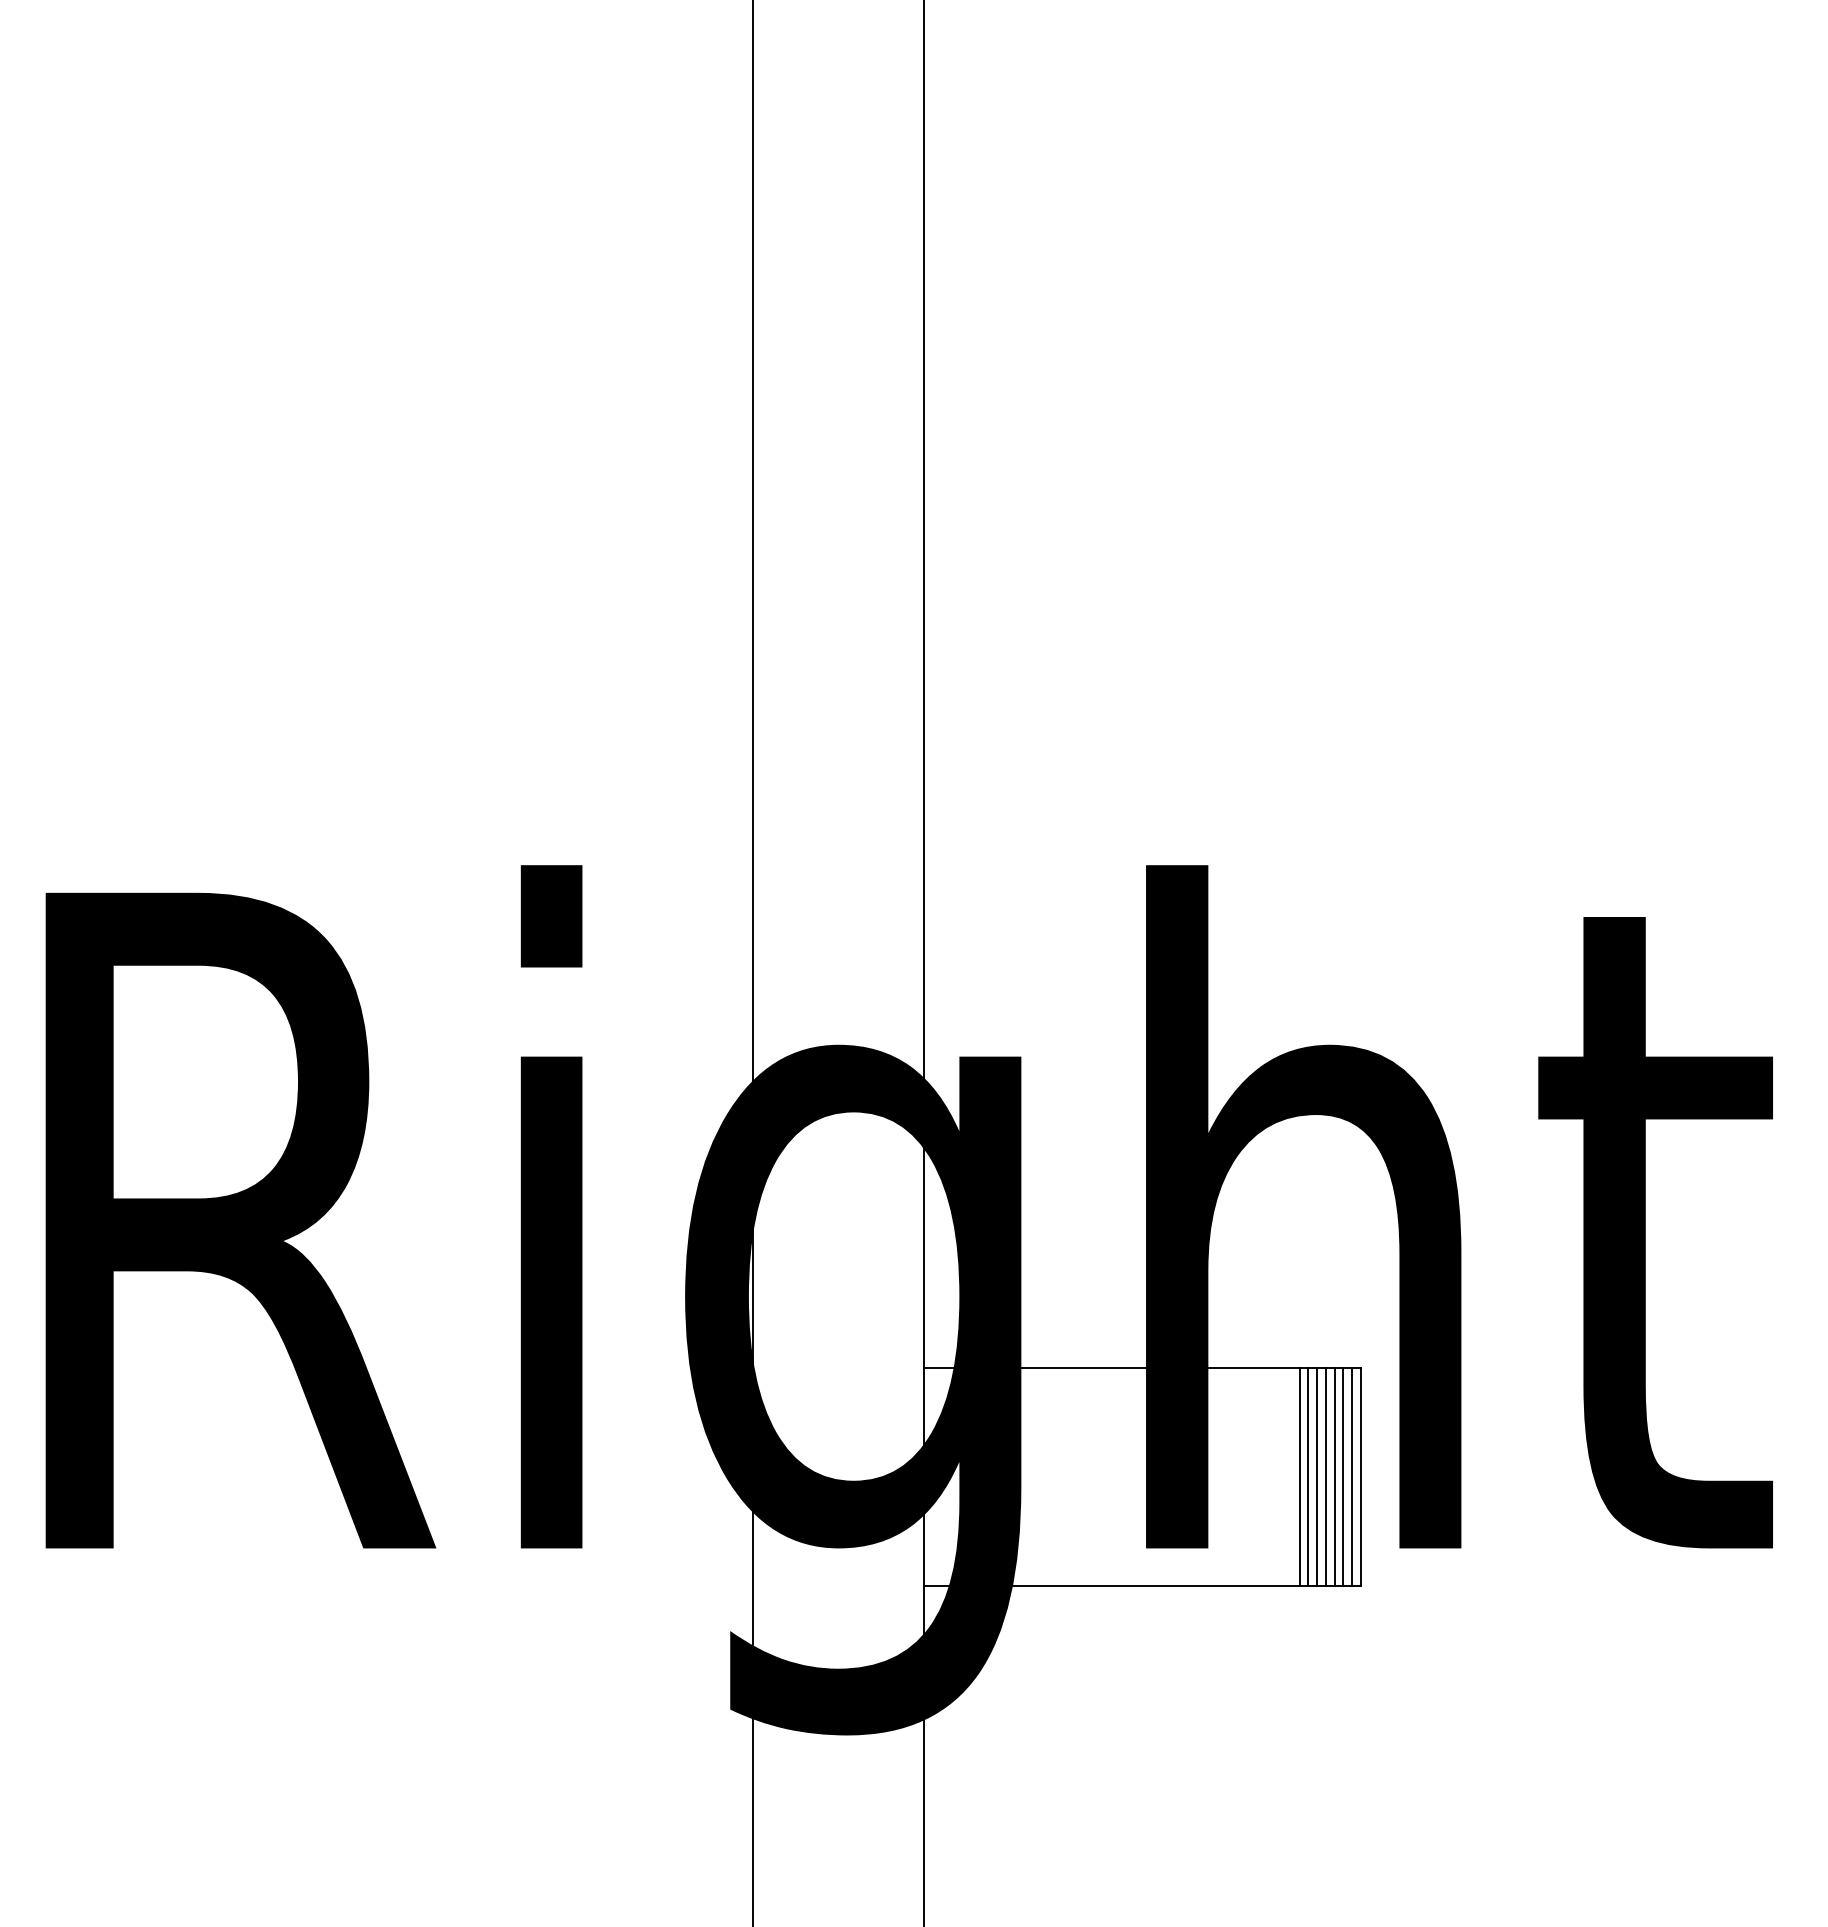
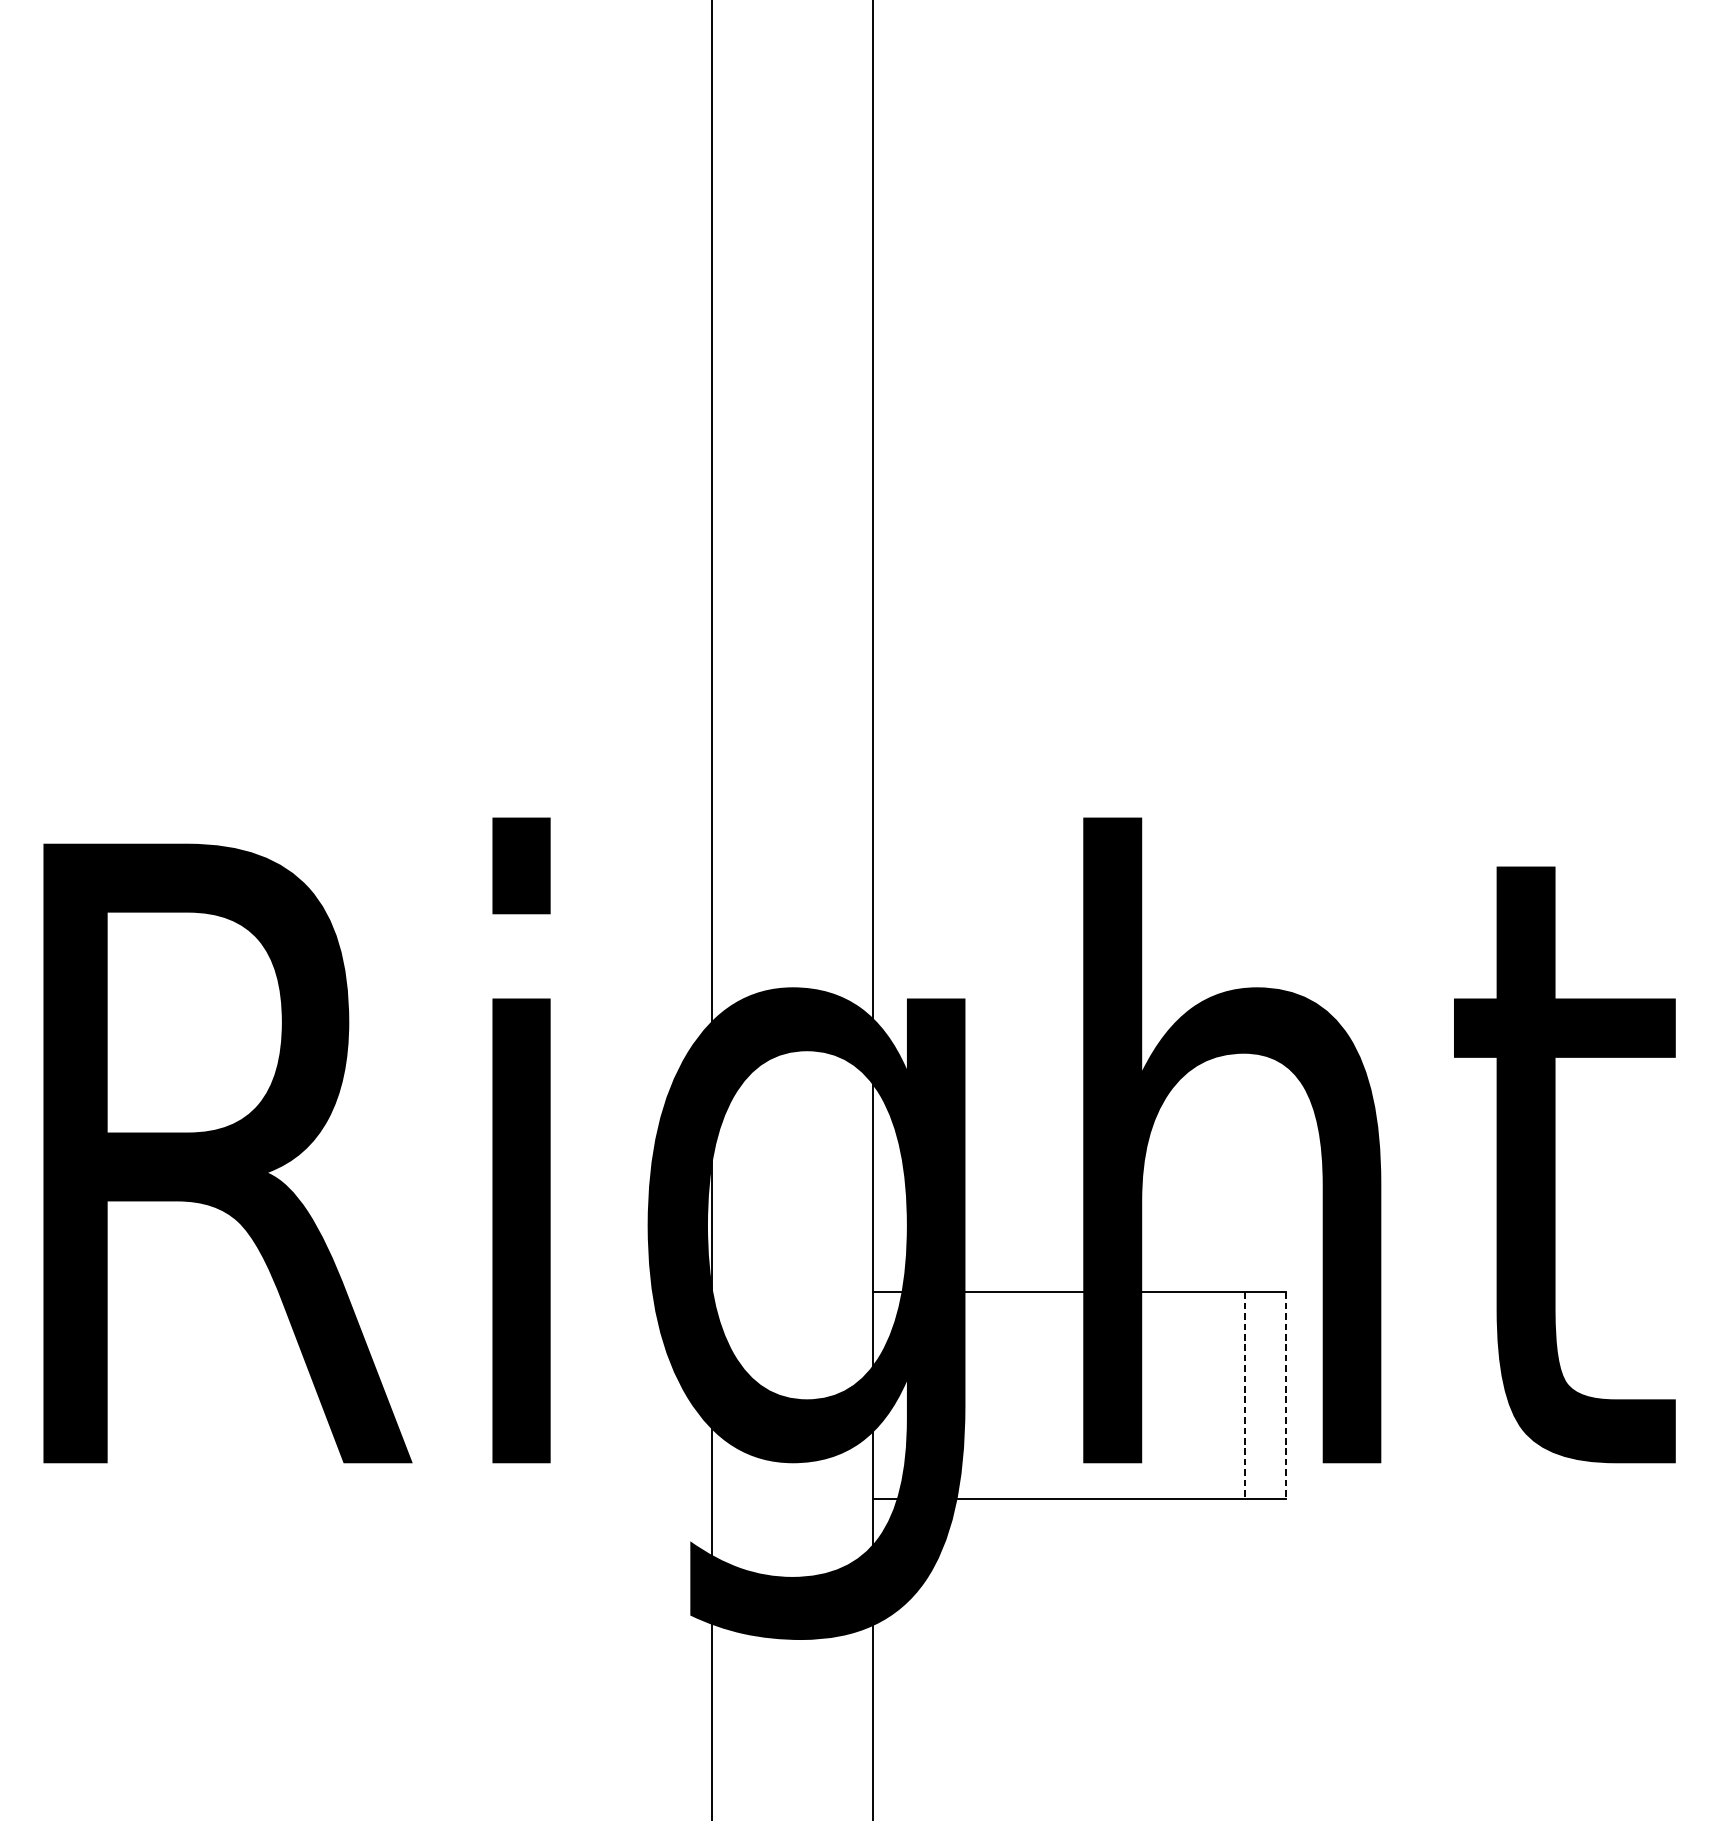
line: (1299, 1476) -> (1228, 1395), removed
line: (1308, 1476) -> (1236, 1395), removed
line: (1325, 1476) -> (1252, 1395), removed
line: (1334, 1476) -> (1261, 1395), removed
line: (1343, 1476) -> (1269, 1395), removed
line: (1351, 1476) -> (1277, 1395), removed
line: (1317, 1477) -> (1245, 1396), solid -> dashed
line: (1360, 1477) -> (1285, 1396), solid -> dashed

